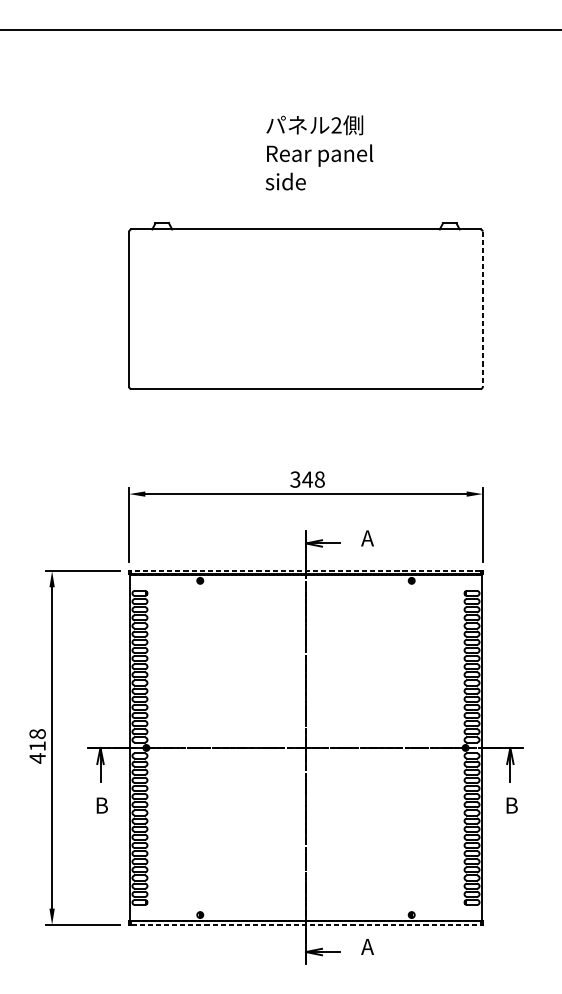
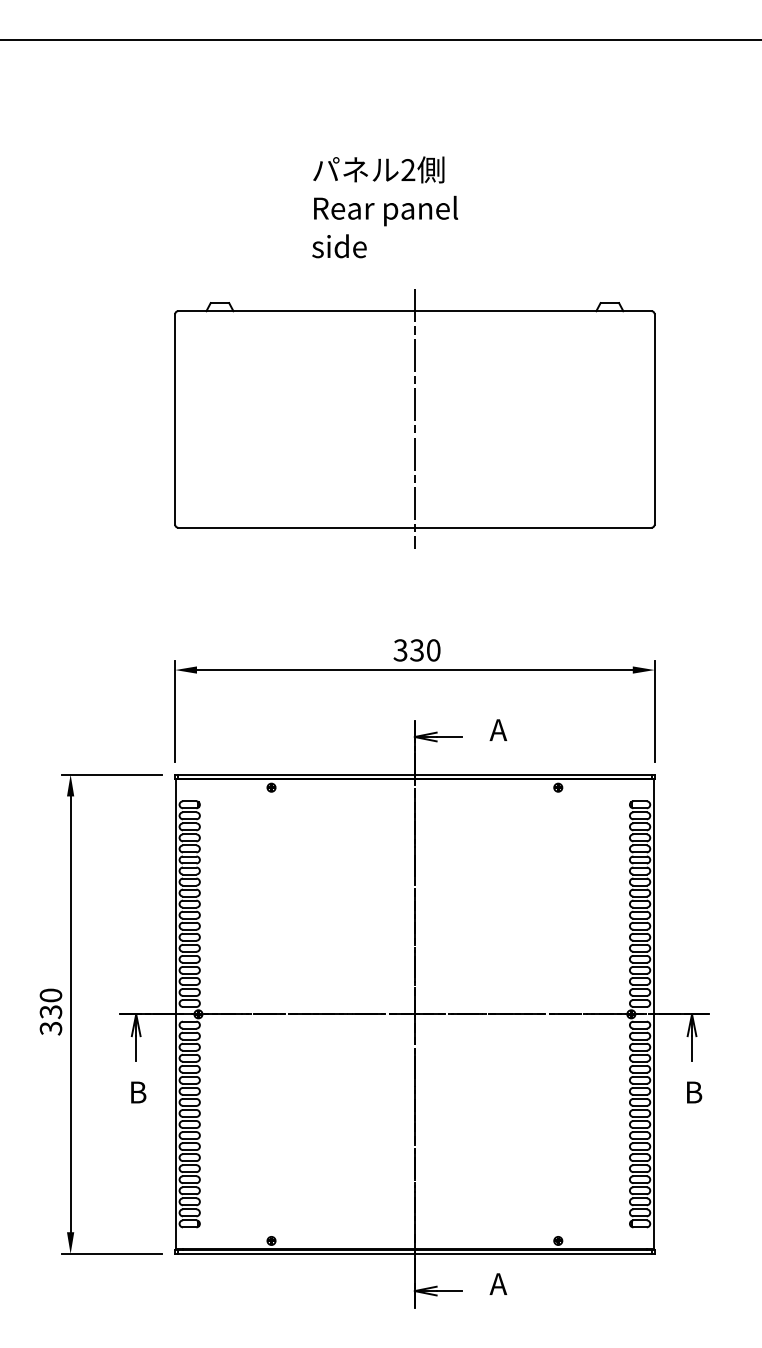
text: (319, 153) -> (385, 207), moved
line: (305, 309) -> (414, 419), added
line: (482, 309) -> (654, 419), dashed -> solid
text: (313, 479) -> (424, 650), 348 -> 330
line: (305, 571) -> (414, 774), dashed -> solid
text: (37, 746) -> (50, 1012), 418 -> 330
line: (305, 925) -> (414, 1254), dashed -> solid

